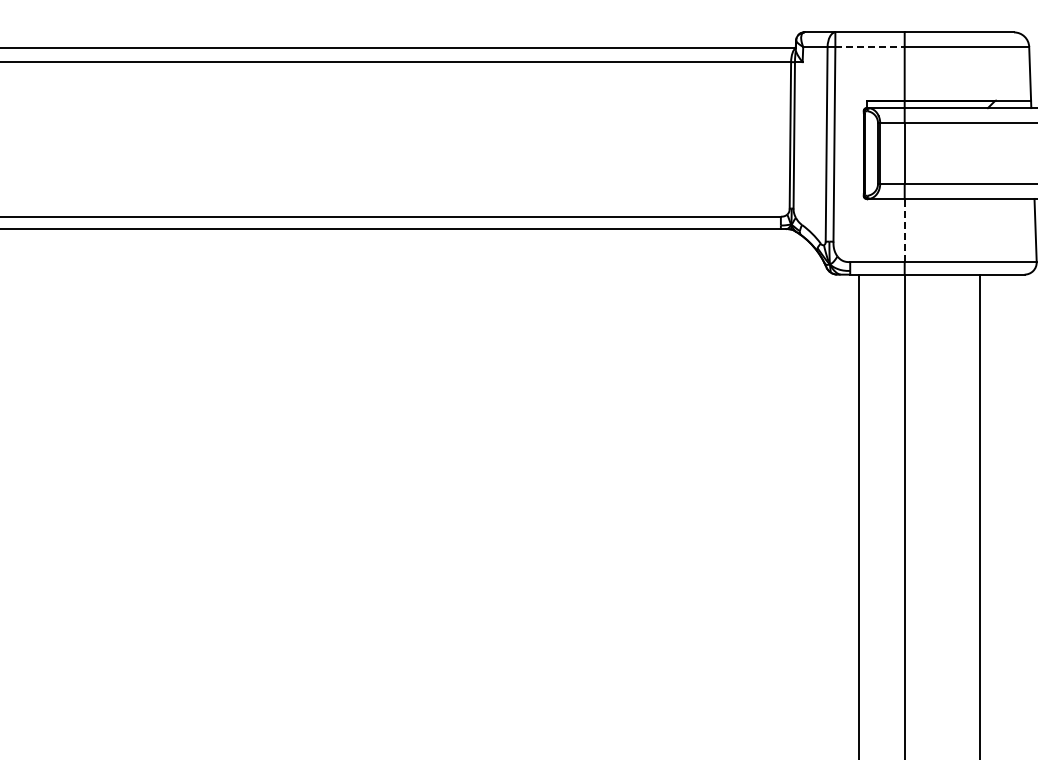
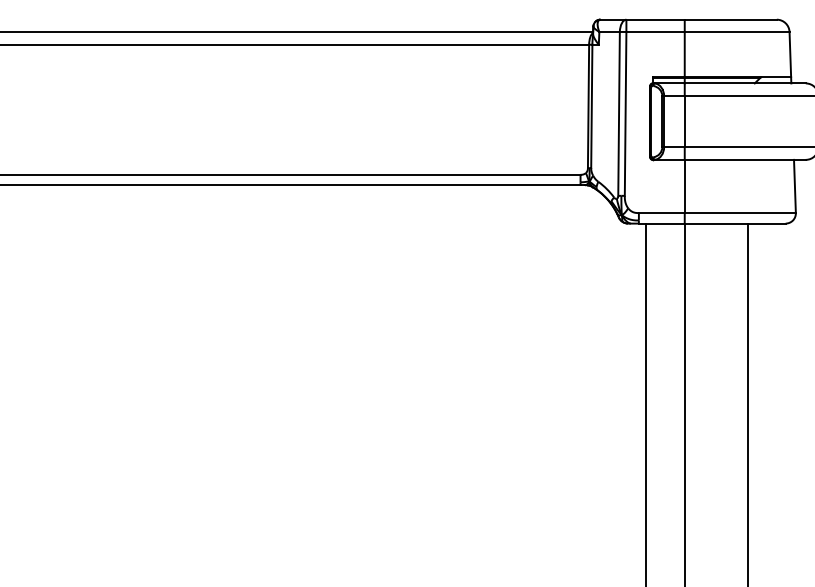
line: (870, 47) -> (655, 32), dashed -> solid
line: (904, 230) -> (684, 186), dashed -> solid

